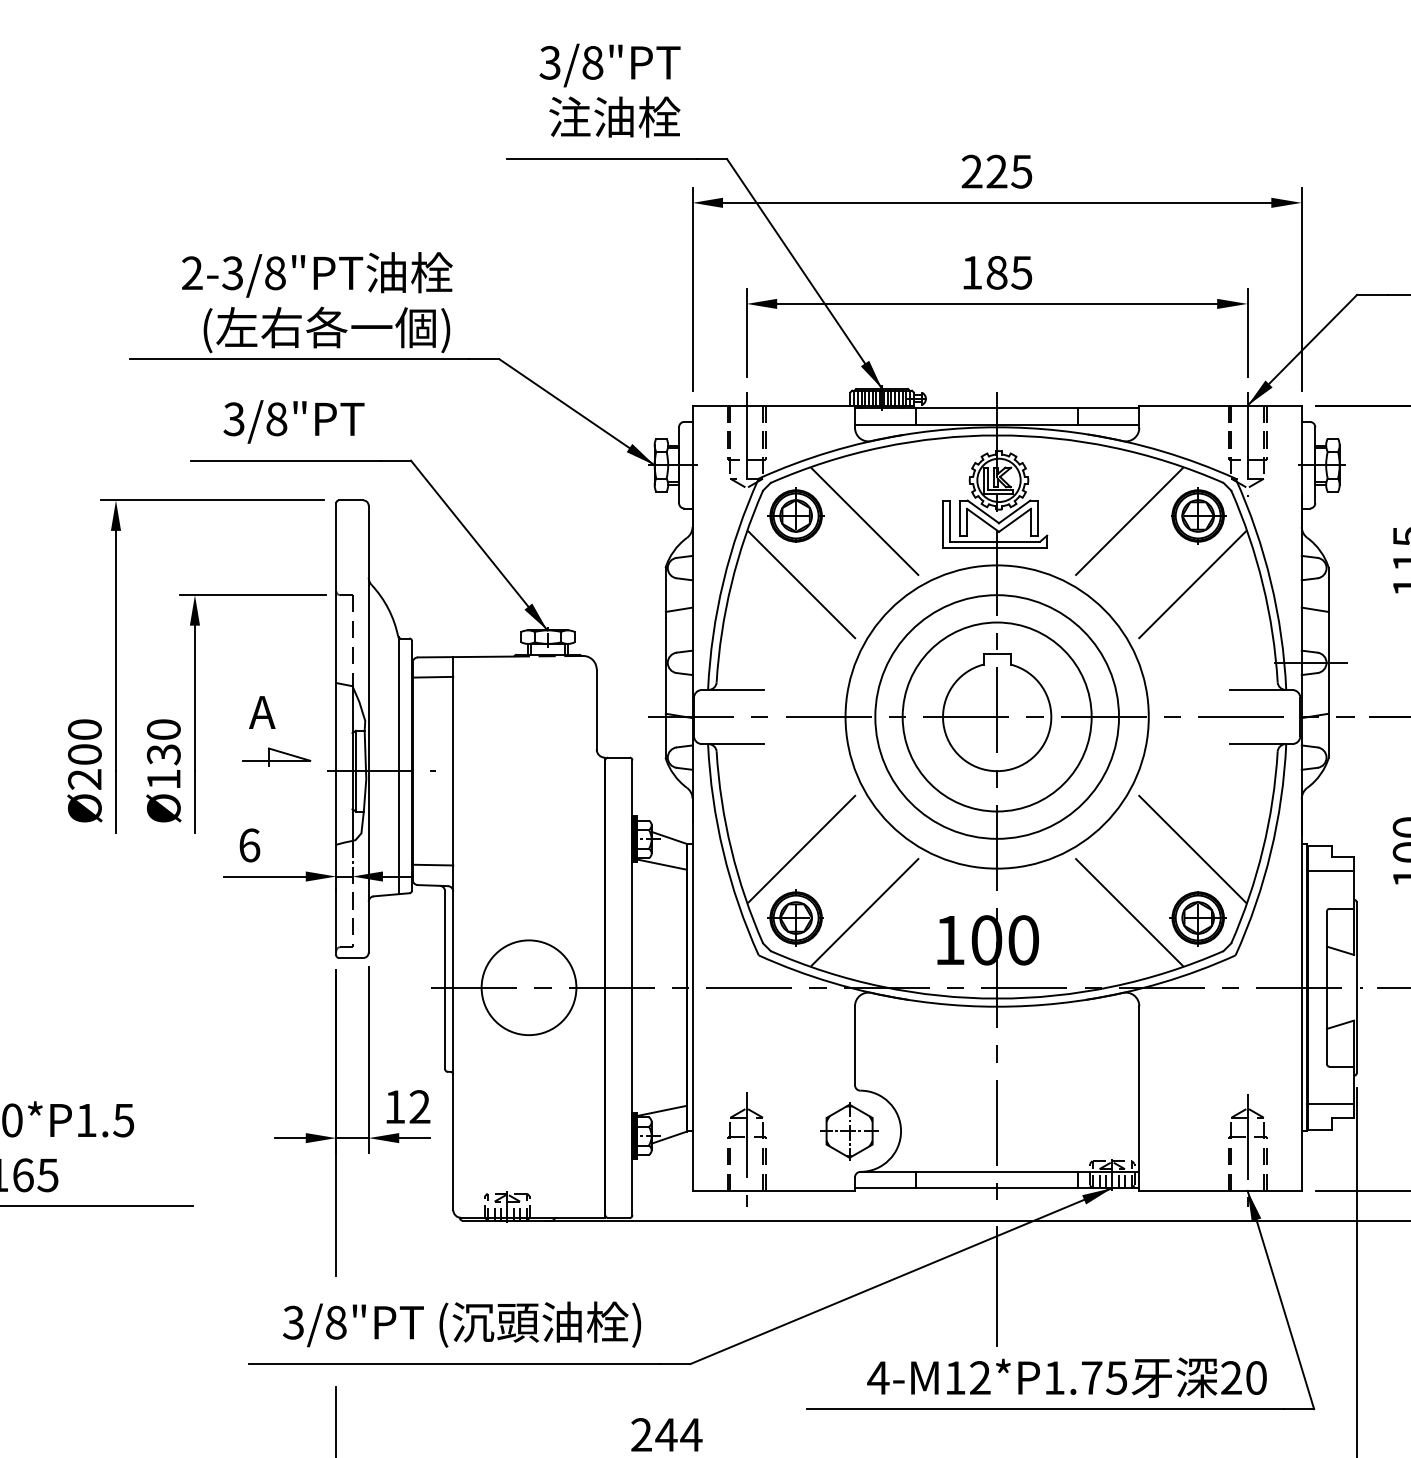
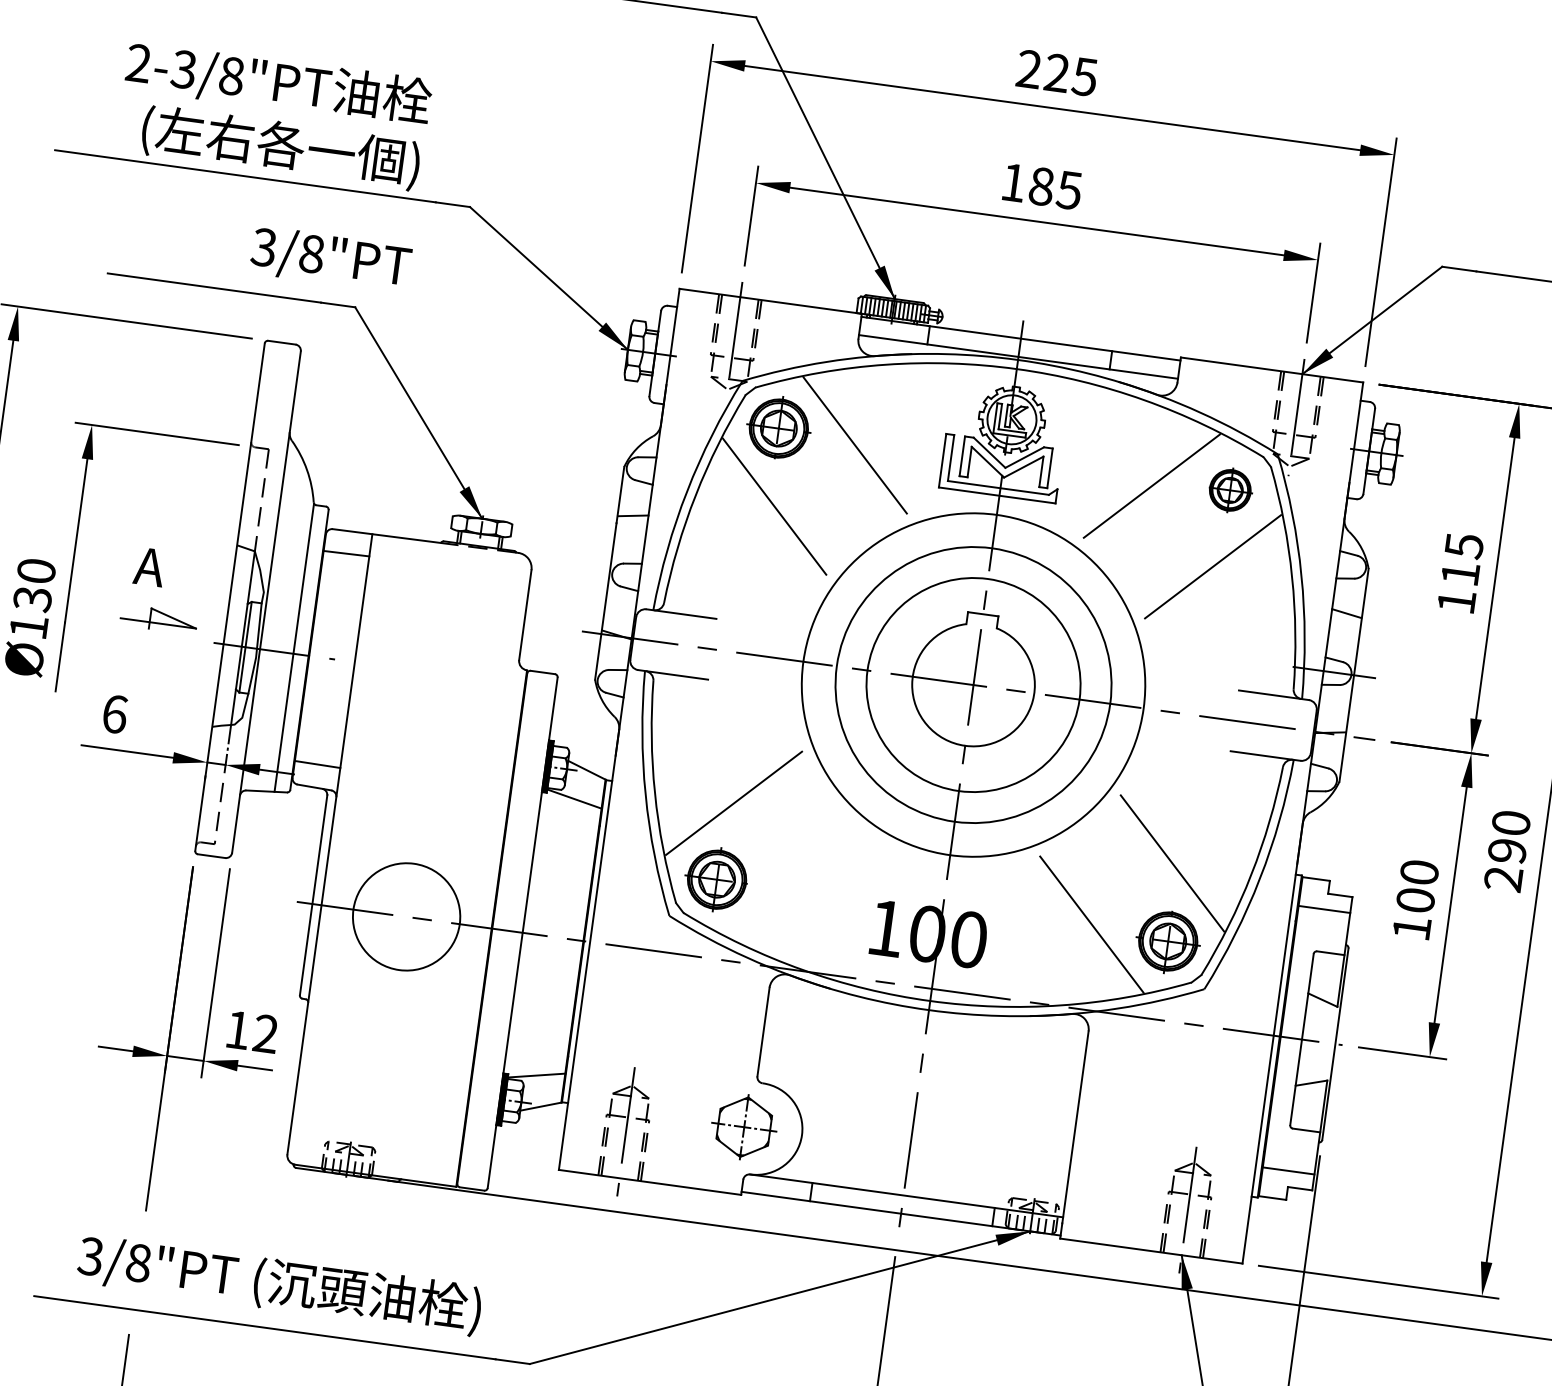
text: (293, 421) -> (330, 259), moved
part: (1198, 515) -> (1230, 489), size x0.7
line: (864, 912) -> (794, 884), removed

